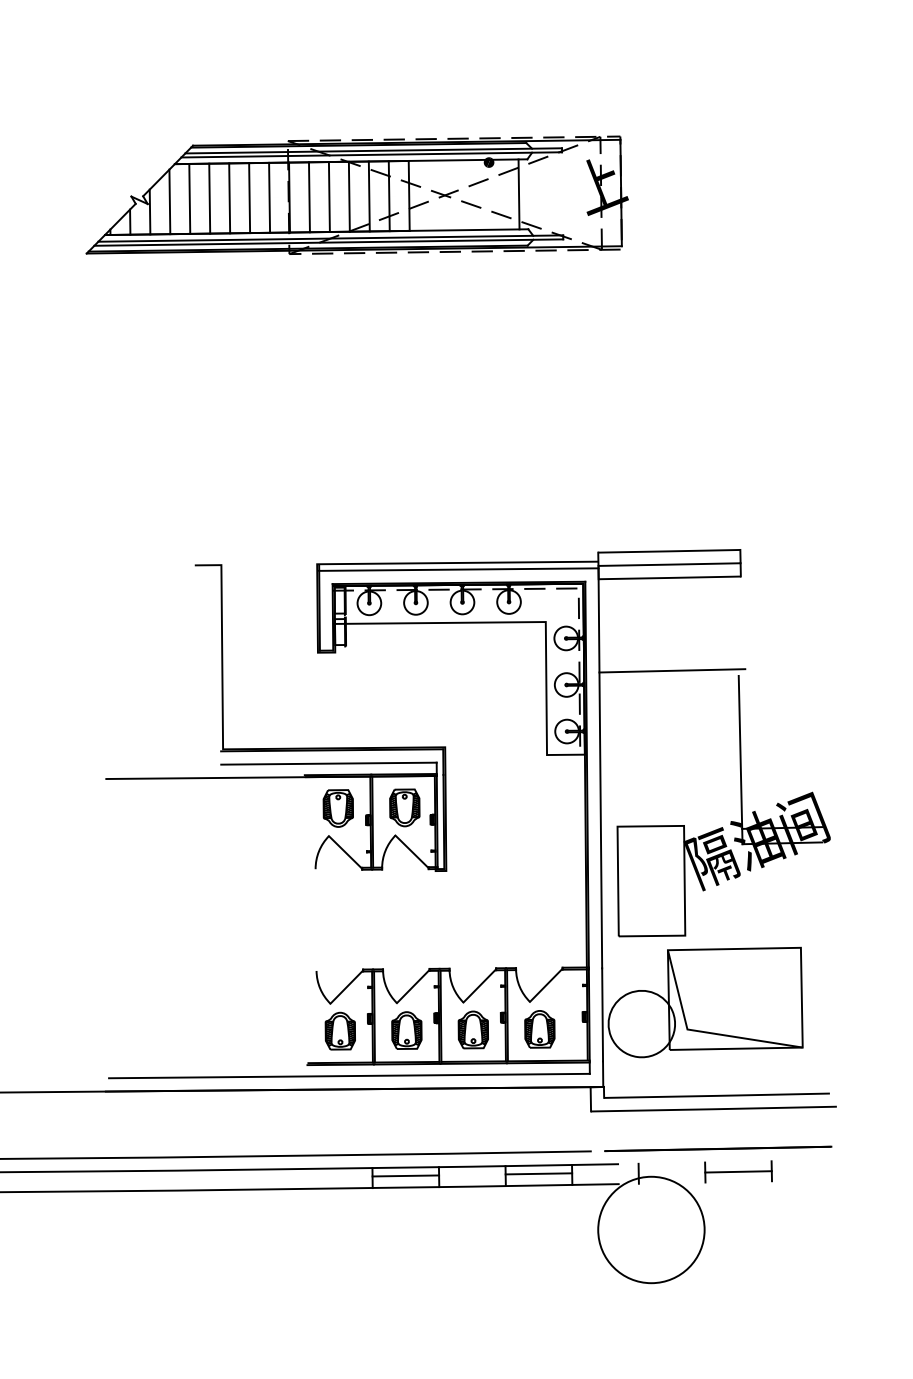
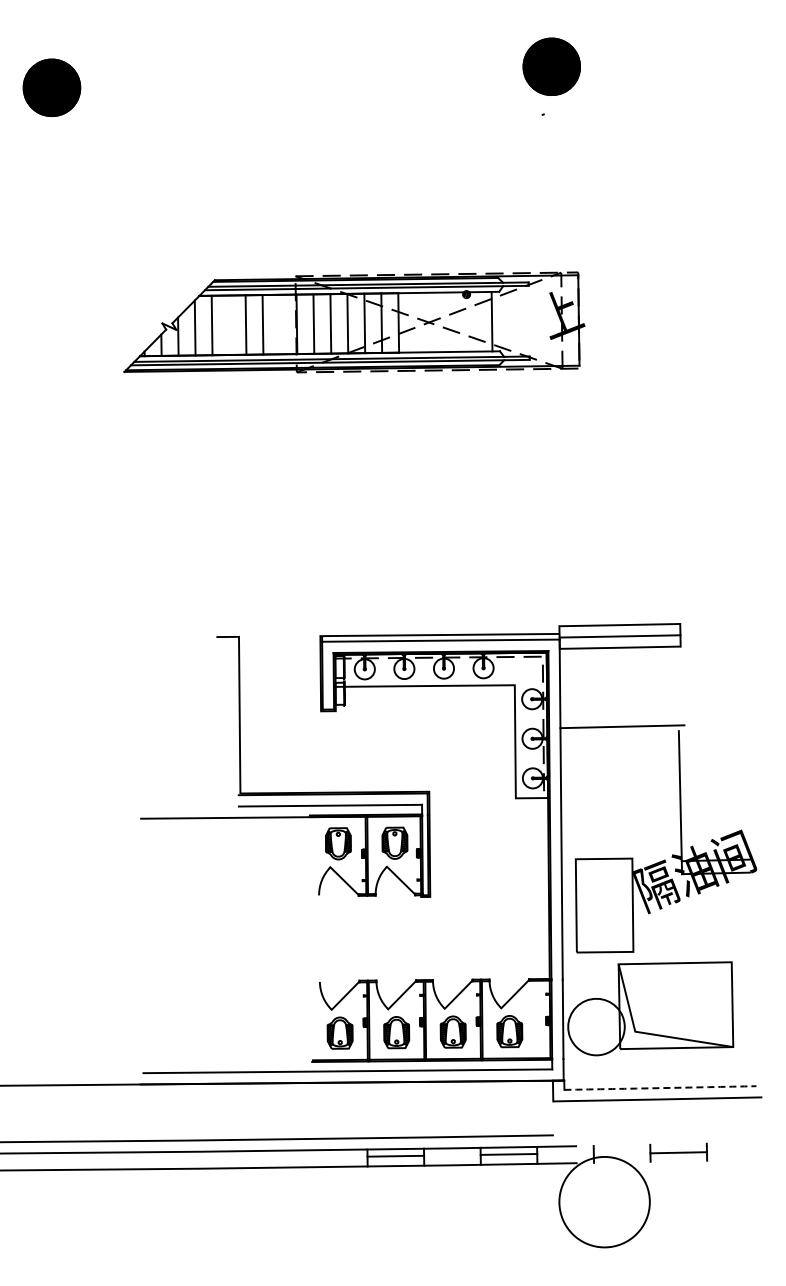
line: (269, 197) -> (279, 324), removed
line: (209, 198) -> (228, 325), removed
arc: (717, 1096) -> (660, 1088), solid -> dashed
line: (718, 1149) -> (661, 1133), removed

